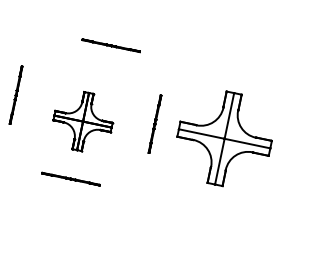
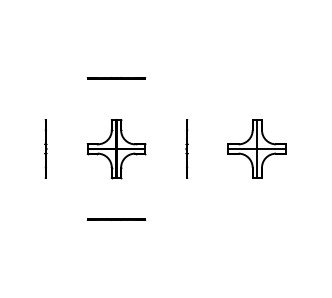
line: (111, 45) -> (116, 78), moved
part: (82, 122) -> (116, 149), moved
part: (223, 138) -> (256, 148), size x0.62

